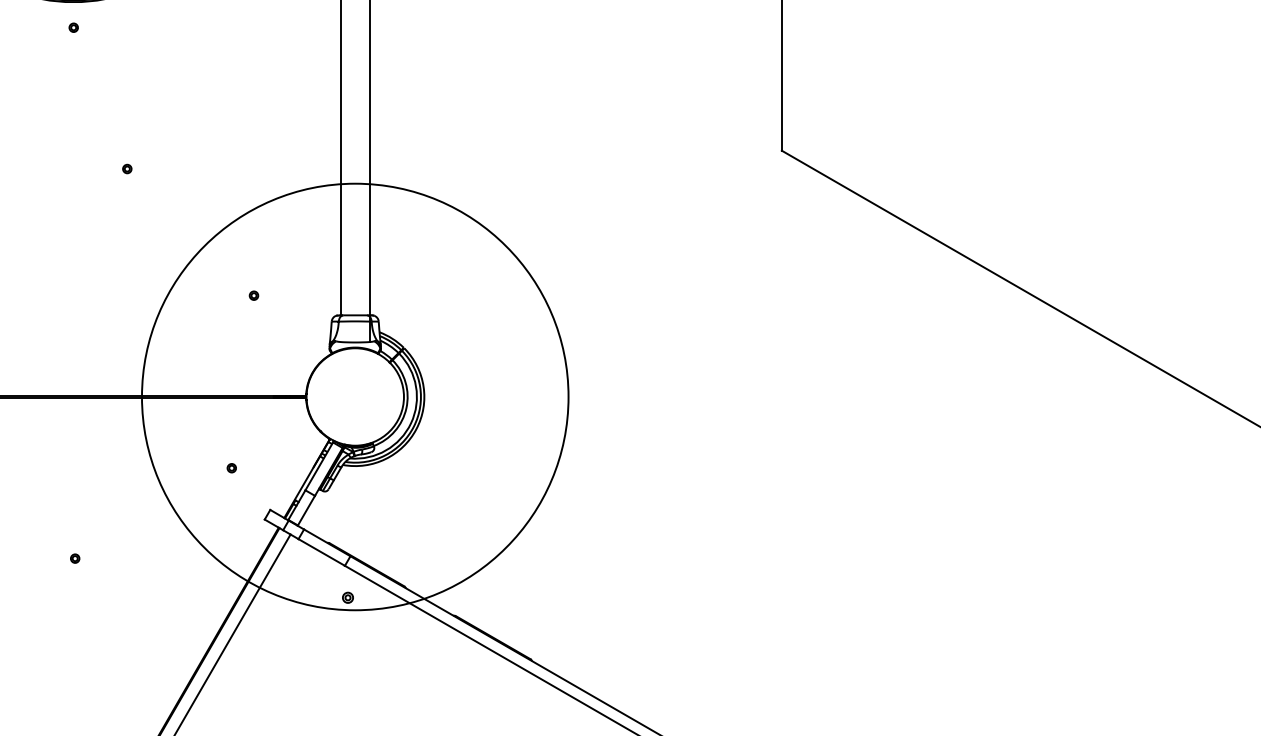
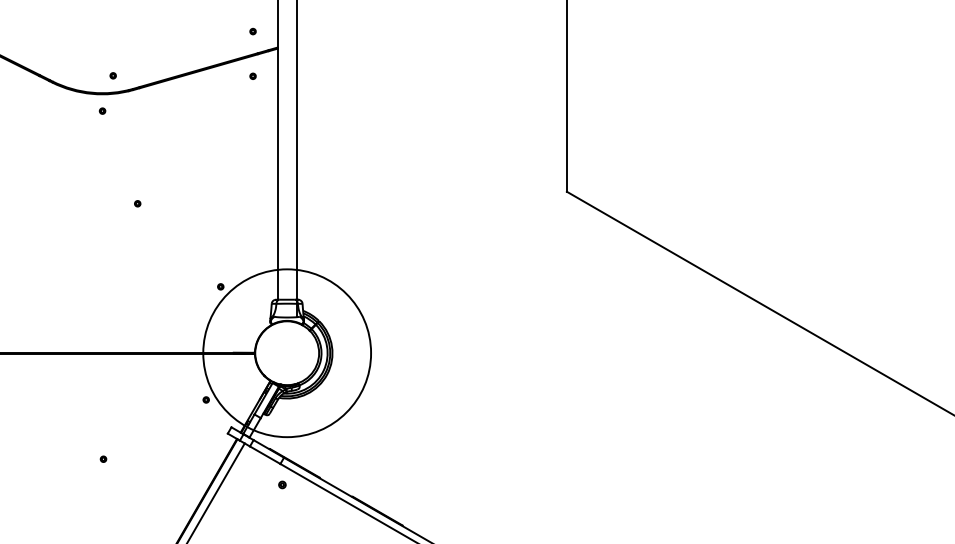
circle: (355, 397) -> (287, 353), size x0.6

